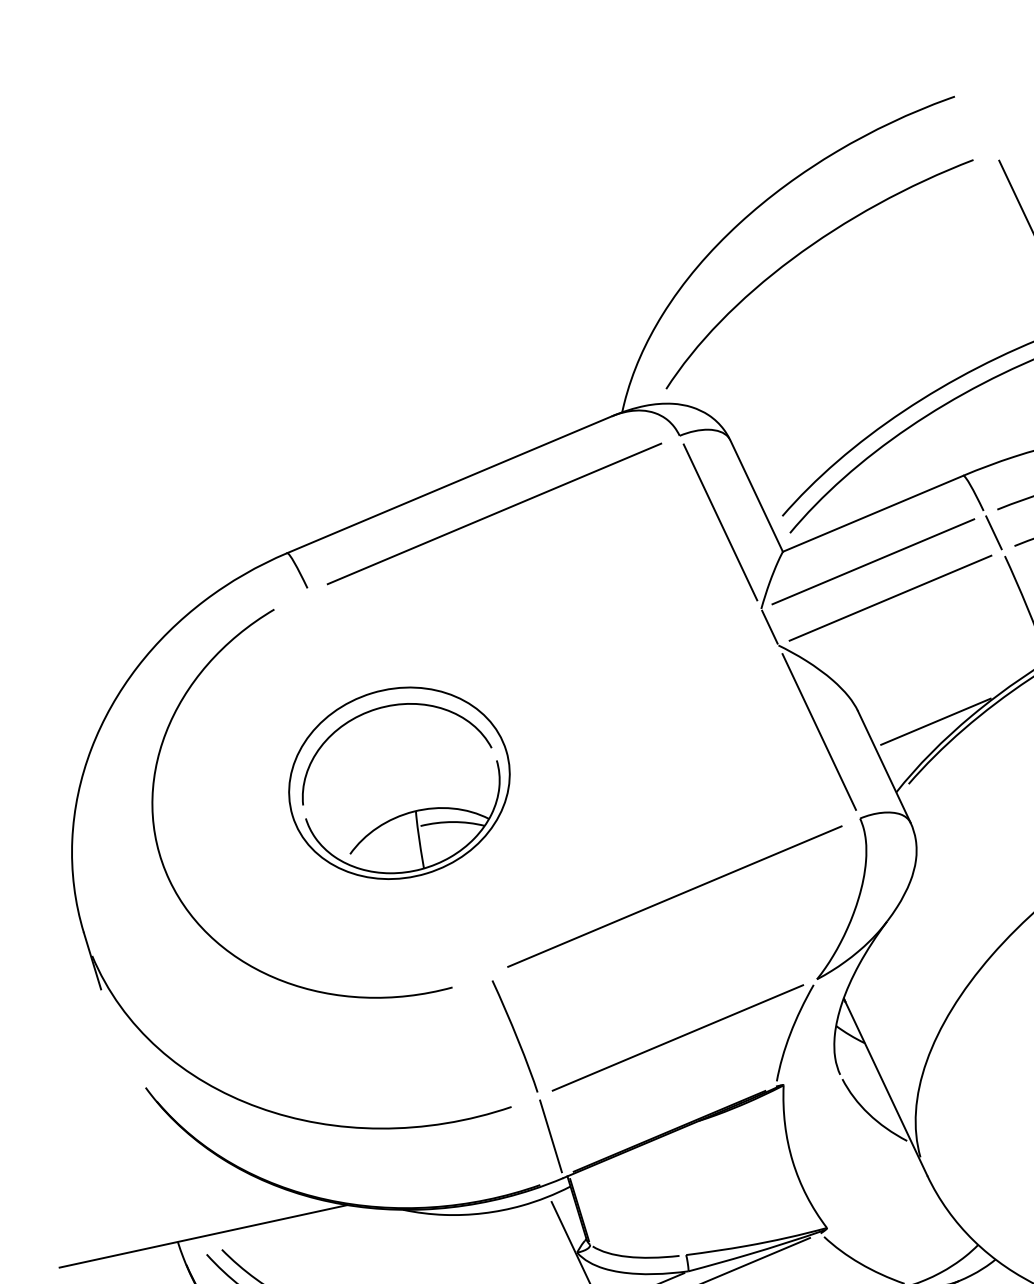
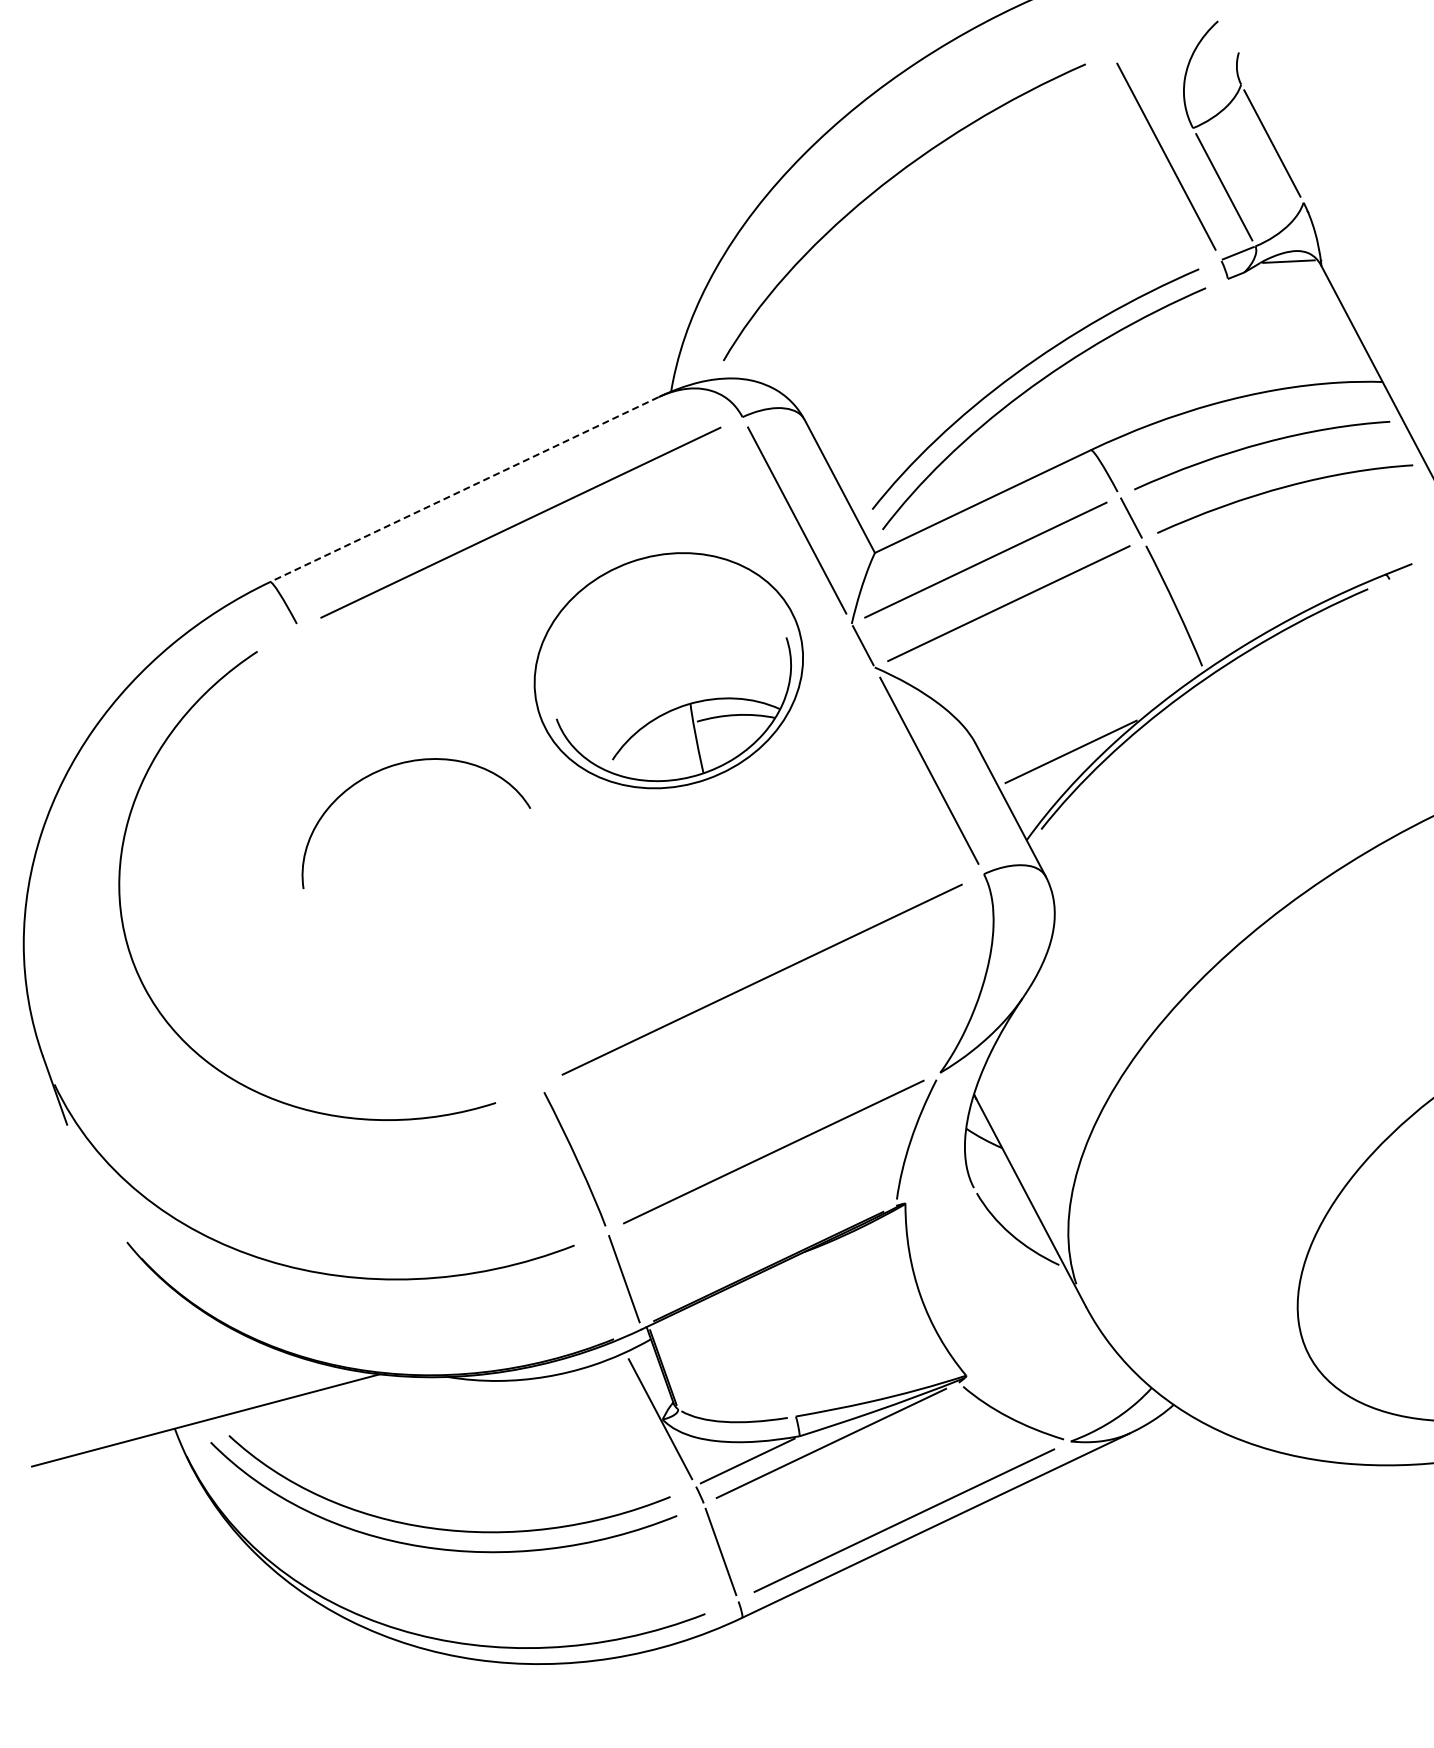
line: (448, 484) -> (463, 489), solid -> dashed
part: (399, 783) -> (668, 670), moved

